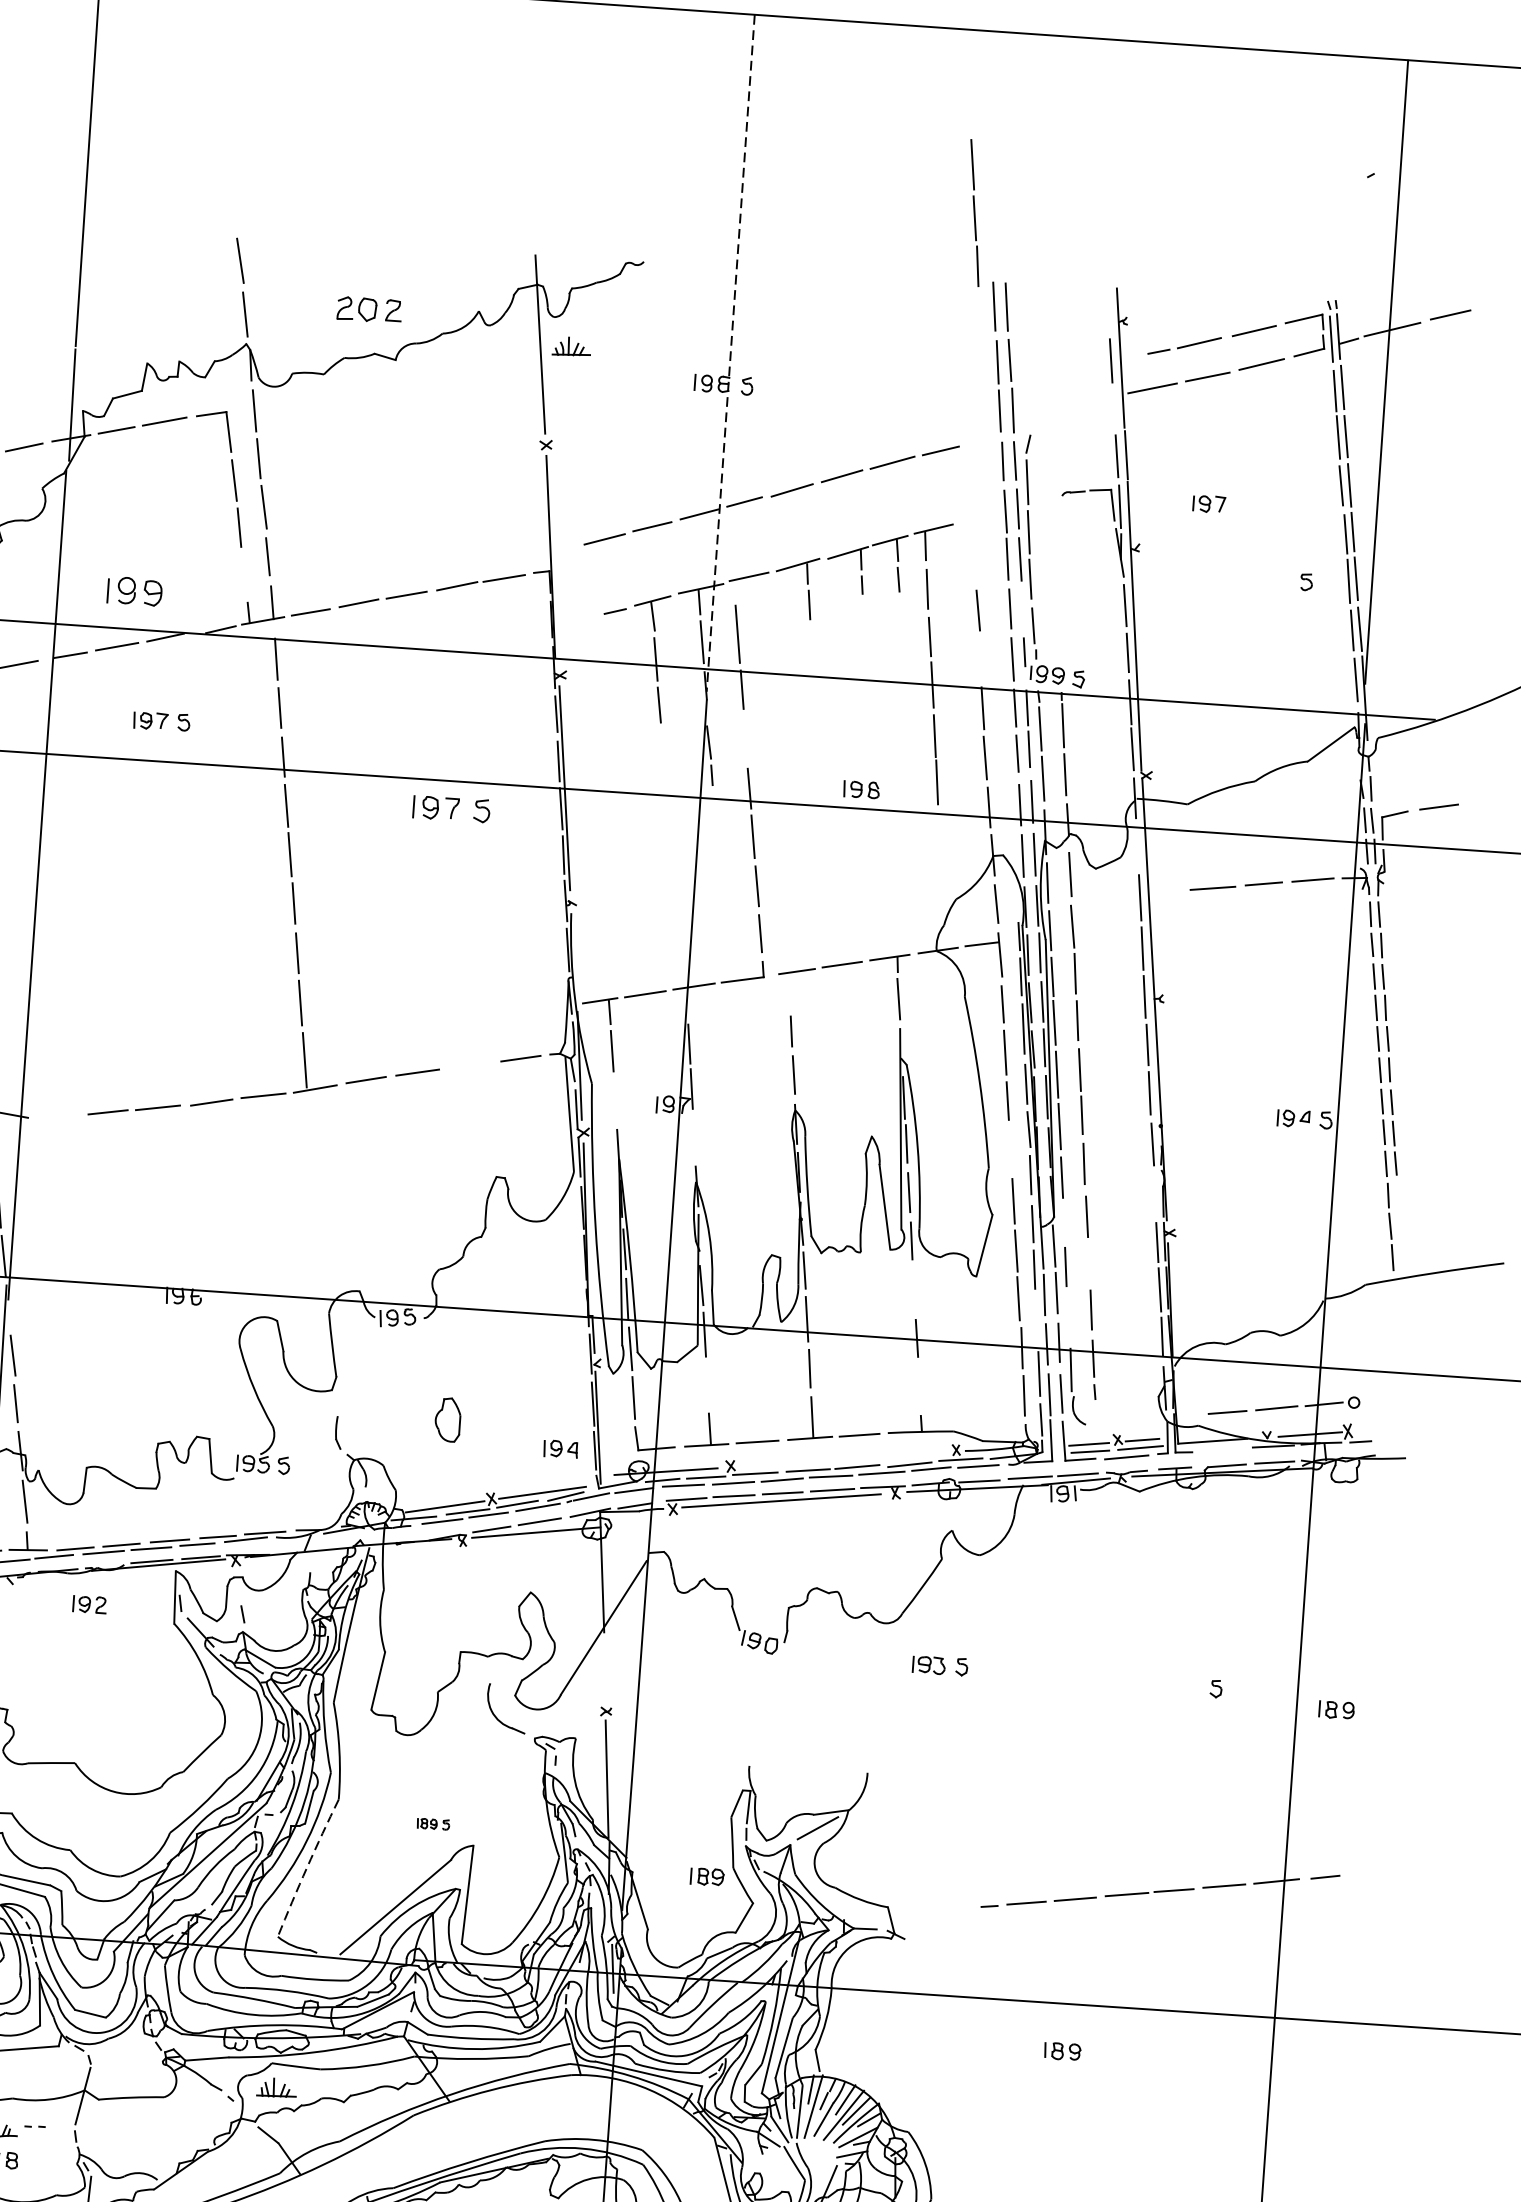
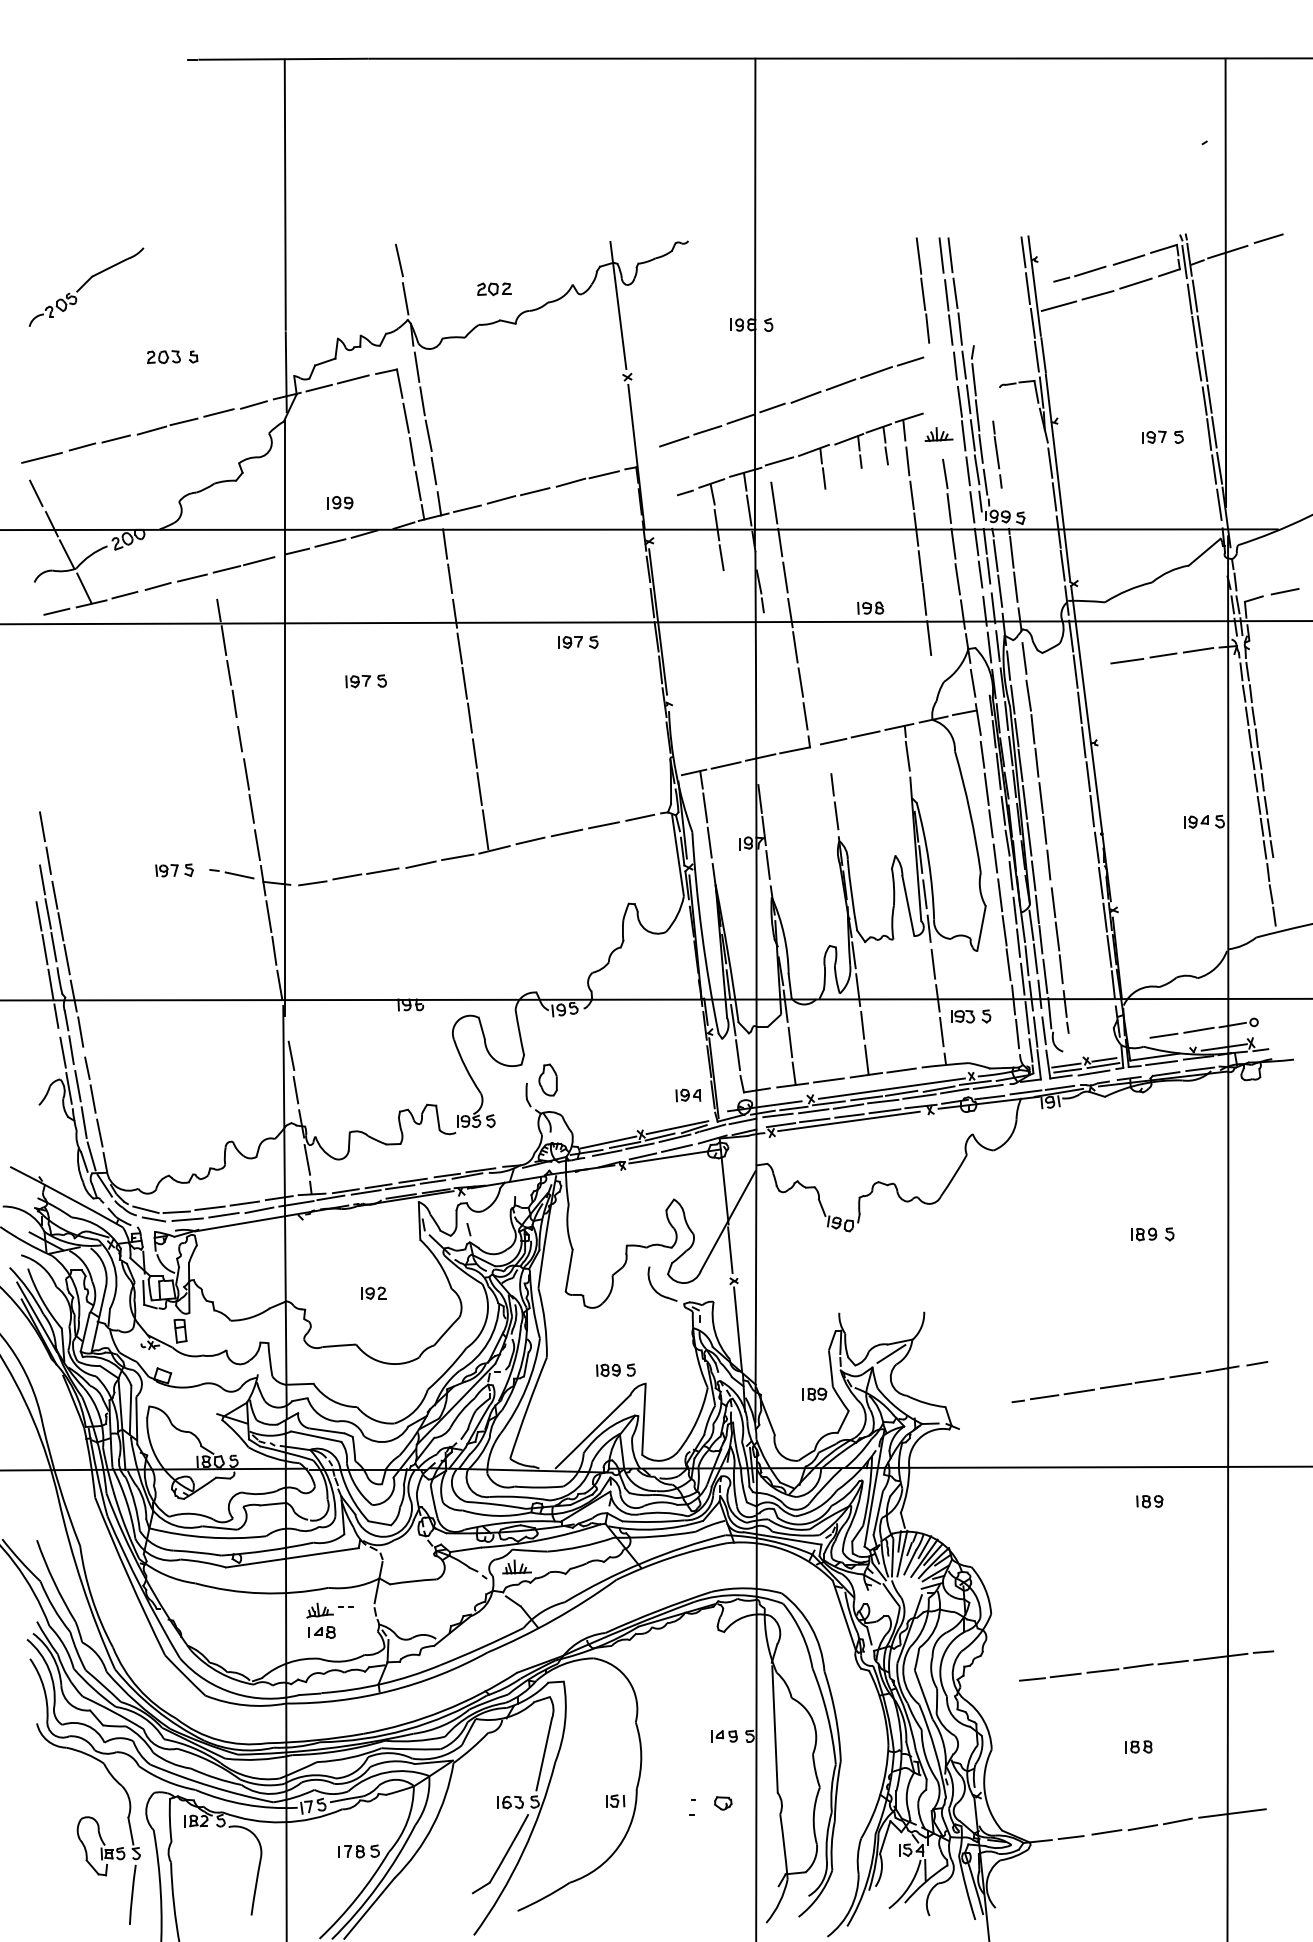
line: (974, 212) -> (922, 290), moved
part: (369, 310) -> (494, 289), size x0.71
line: (1108, 310) -> (1023, 252), added
part: (571, 346) -> (938, 434), moved
line: (731, 353) -> (755, 302), dashed -> solid
line: (1114, 408) -> (1032, 322), added
part: (1209, 503) -> (1154, 436), moved
line: (243, 575) -> (417, 485), added
line: (1052, 588) -> (997, 454), added
part: (135, 591) -> (340, 502), size x0.62
line: (1022, 607) -> (976, 469), added
line: (980, 658) -> (949, 508), added
part: (160, 721) -> (365, 681), moved
line: (746, 738) -> (785, 577), added
part: (452, 807) -> (578, 641), size x0.71
line: (940, 837) -> (929, 638), added
line: (1137, 847) -> (1071, 635), added
line: (469, 1065) -> (603, 825), added
line: (614, 1099) -> (709, 842), added
line: (59, 1118) -> (312, 883), added
line: (693, 1135) -> (767, 864), added
line: (1010, 1149) -> (995, 858), added
line: (1154, 1193) -> (1100, 882), added
line: (1062, 1224) -> (1036, 909), added
line: (1089, 1264) -> (1057, 936), added
line: (914, 1289) -> (933, 963), added
line: (1068, 1318) -> (1045, 976), added
line: (1036, 1319) -> (1022, 978), added
line: (918, 1384) -> (941, 1031), added
line: (707, 1385) -> (790, 1042), added
part: (447, 1418) -> (547, 1079), moved
line: (1221, 1450) -> (1161, 1063), added
line: (843, 1459) -> (891, 1088), added
part: (89, 1603) -> (373, 1292), moved
part: (941, 1665) -> (971, 1016), moved
line: (604, 1668) -> (730, 1250), added
part: (1337, 1710) -> (1144, 1234), moved
part: (432, 1824) -> (615, 1370), size x1.67
arc: (306, 1867) -> (527, 1407), dashed -> solid
part: (1062, 2051) -> (1149, 1501), moved

